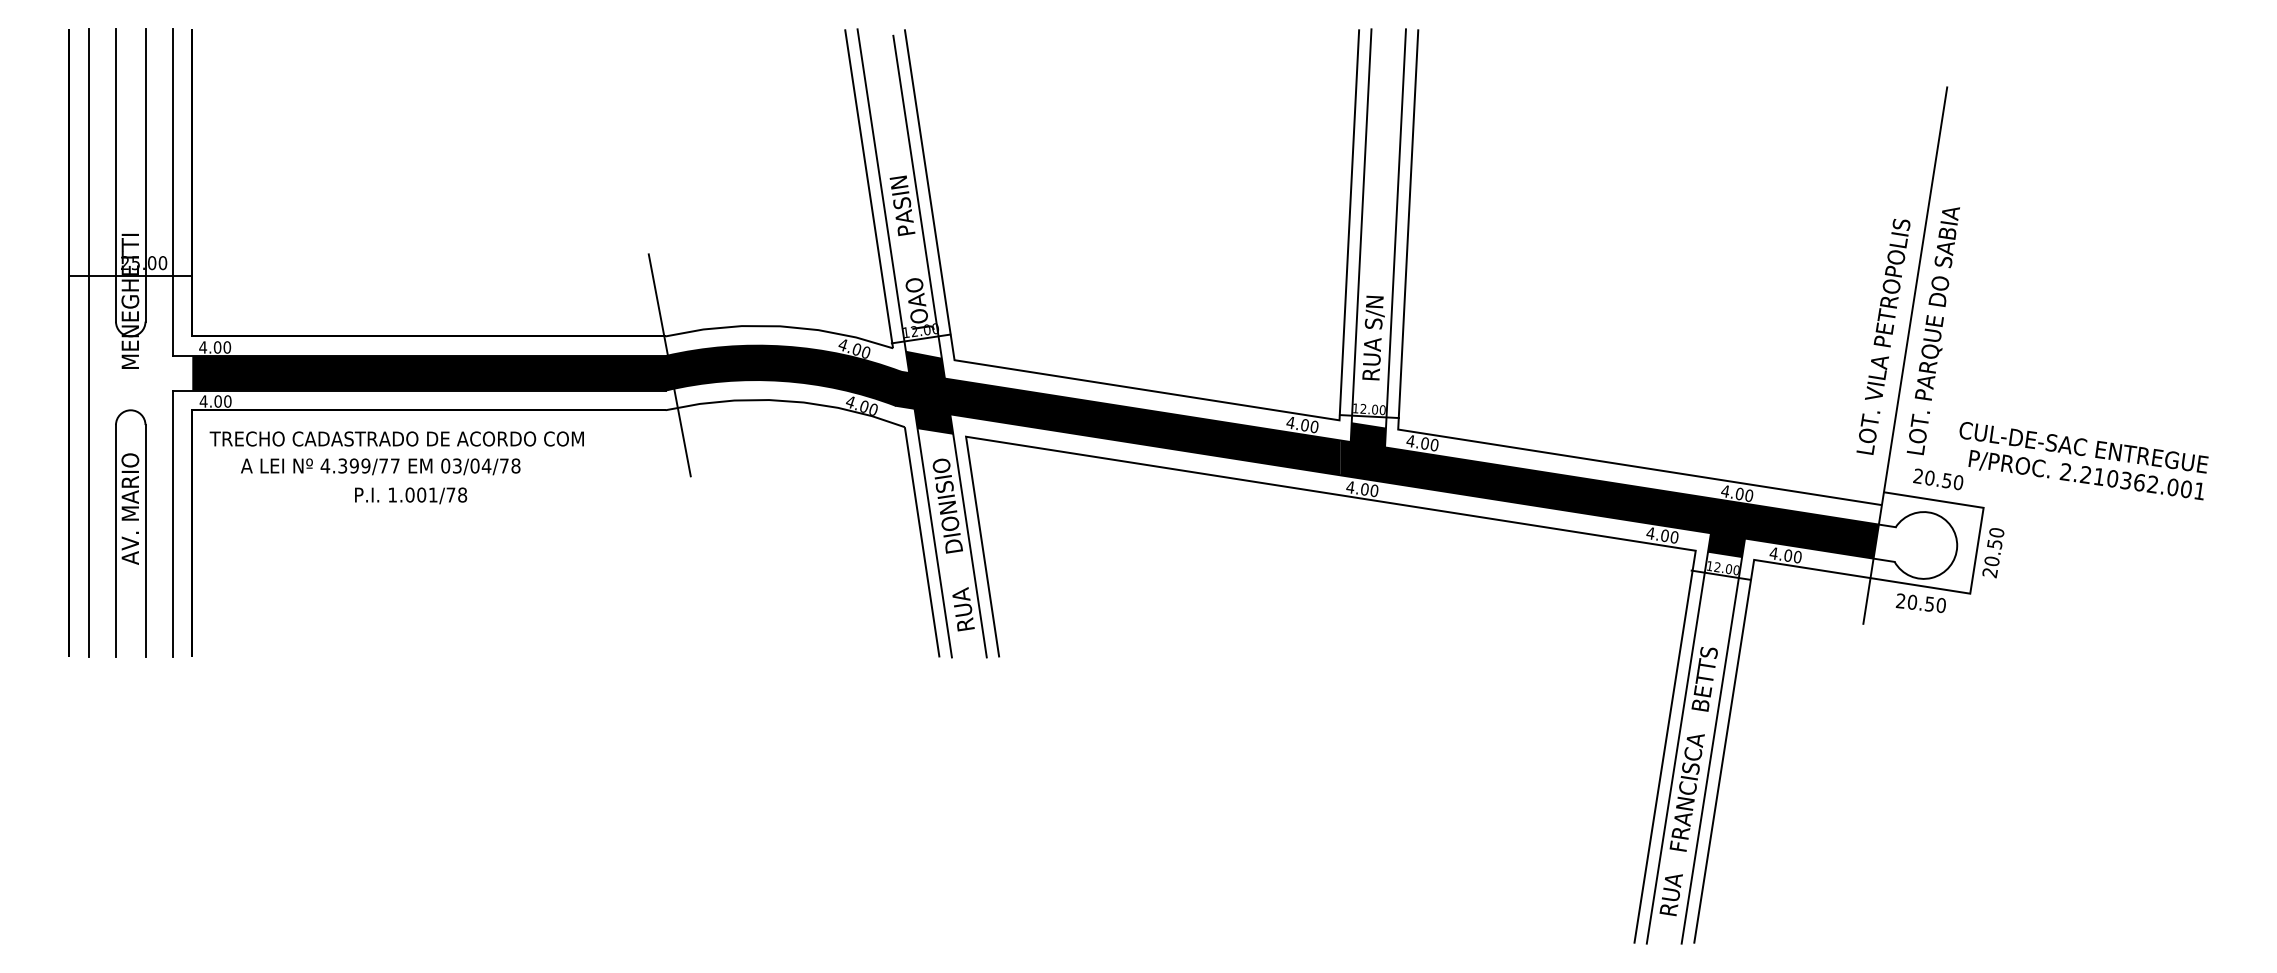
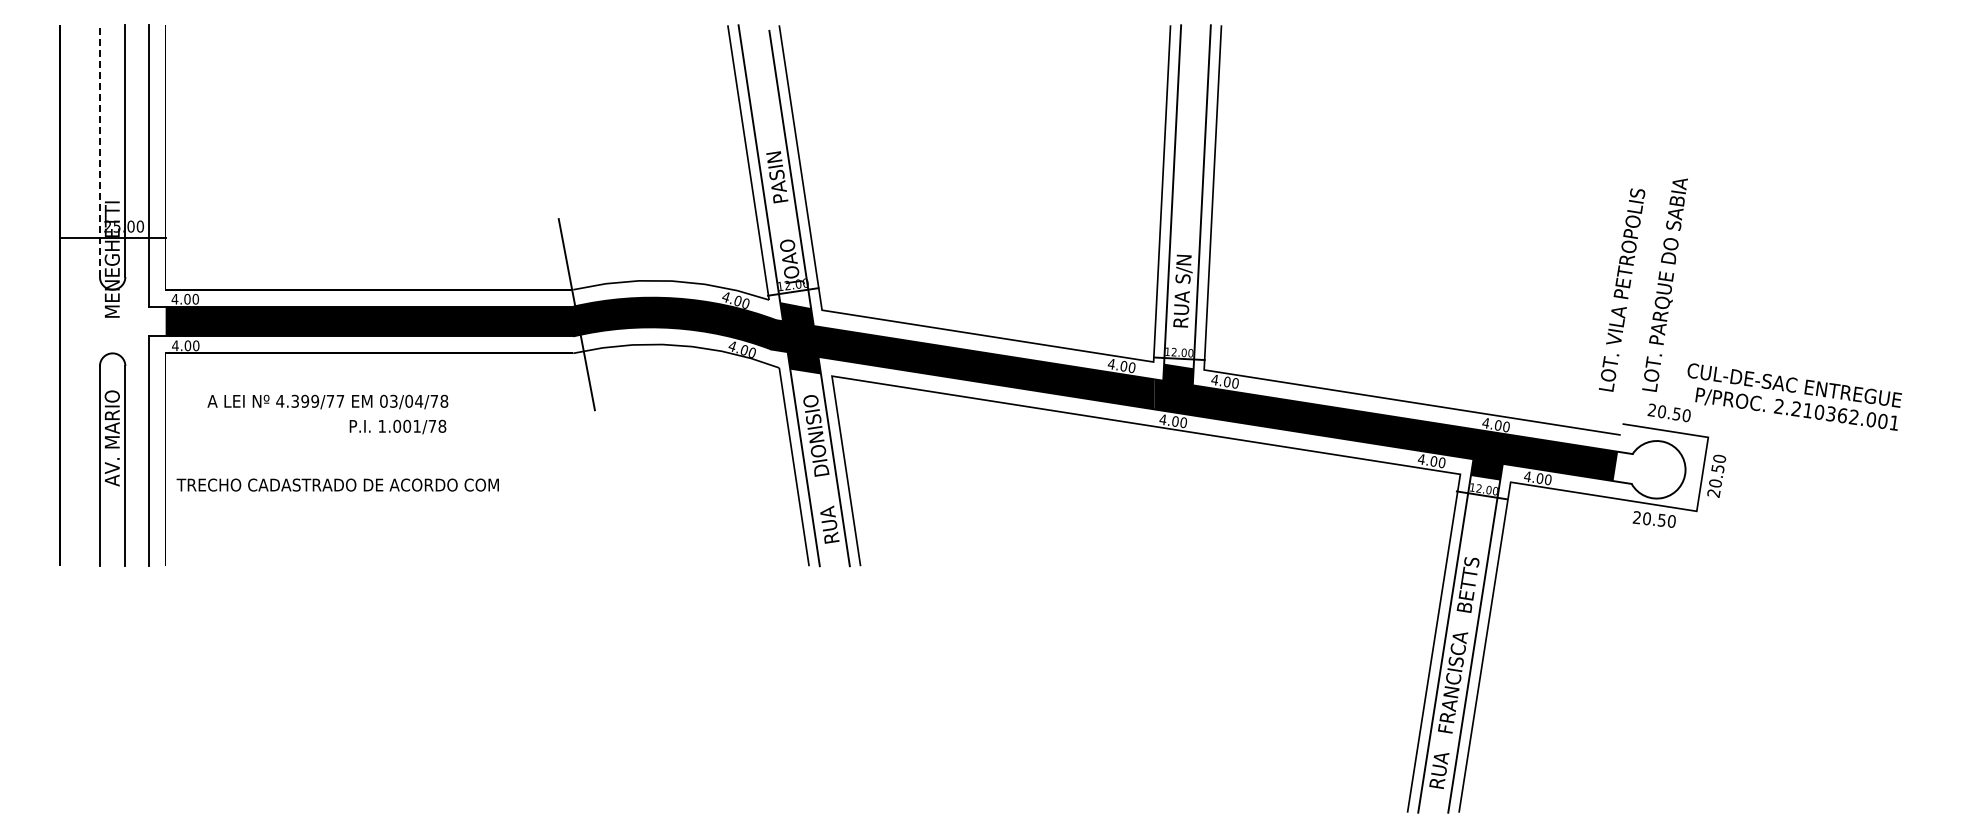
line: (115, 175) -> (99, 151), solid -> dashed
line: (88, 343) -> (76, 295), removed
line: (1904, 355) -> (1640, 306), removed
text: (396, 438) -> (337, 484), moved
text: (410, 495) -> (397, 426), moved

